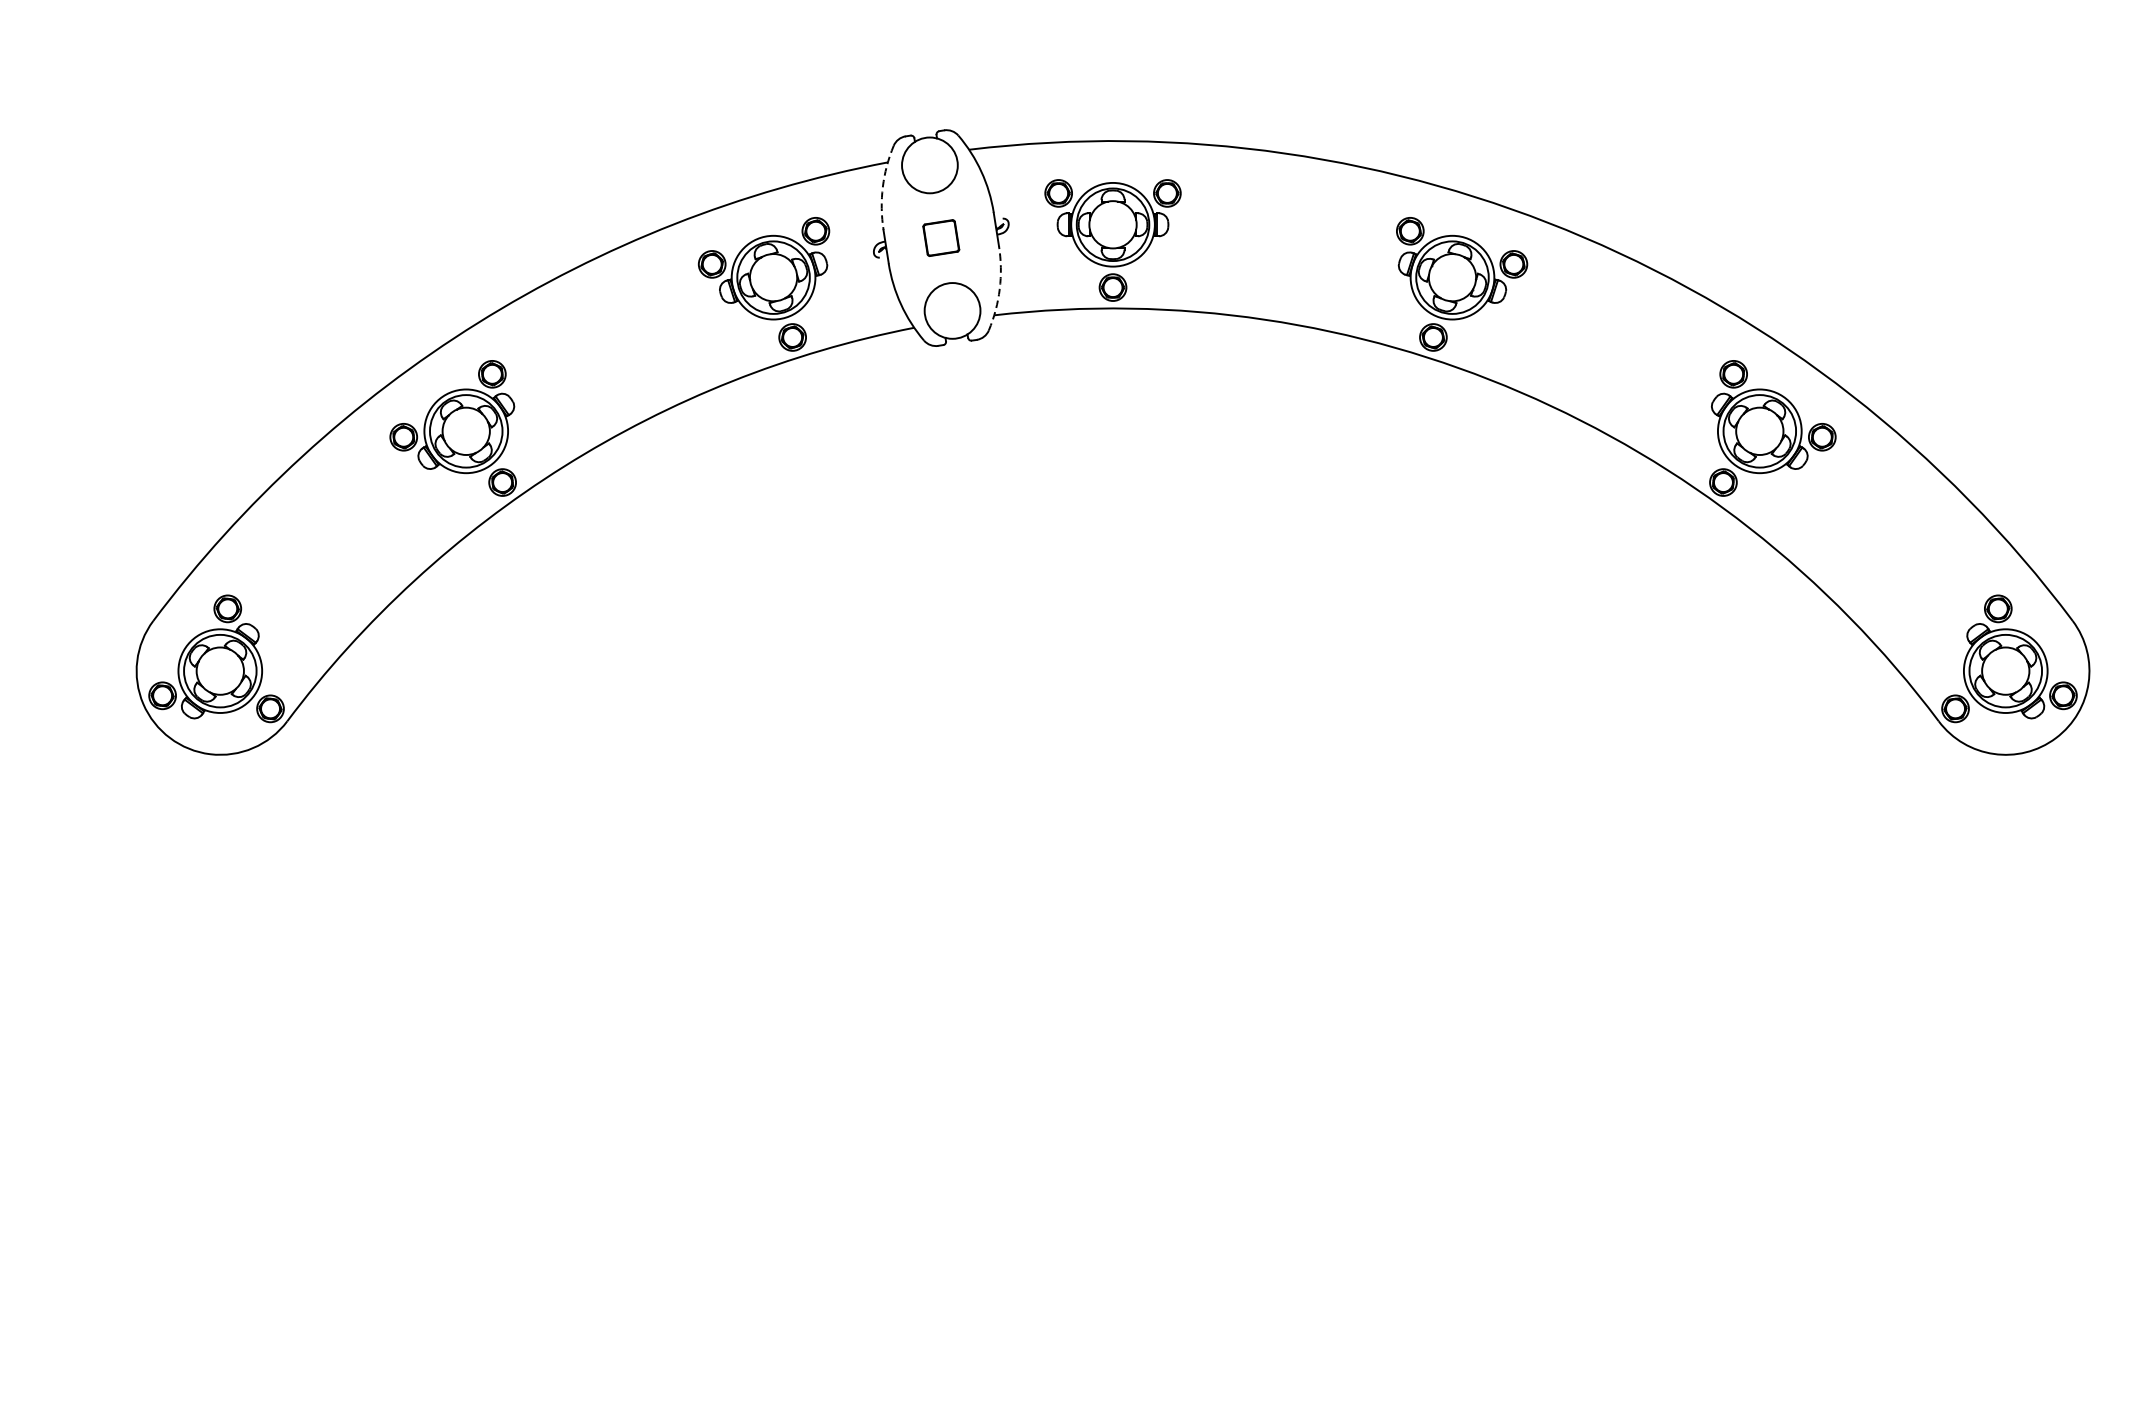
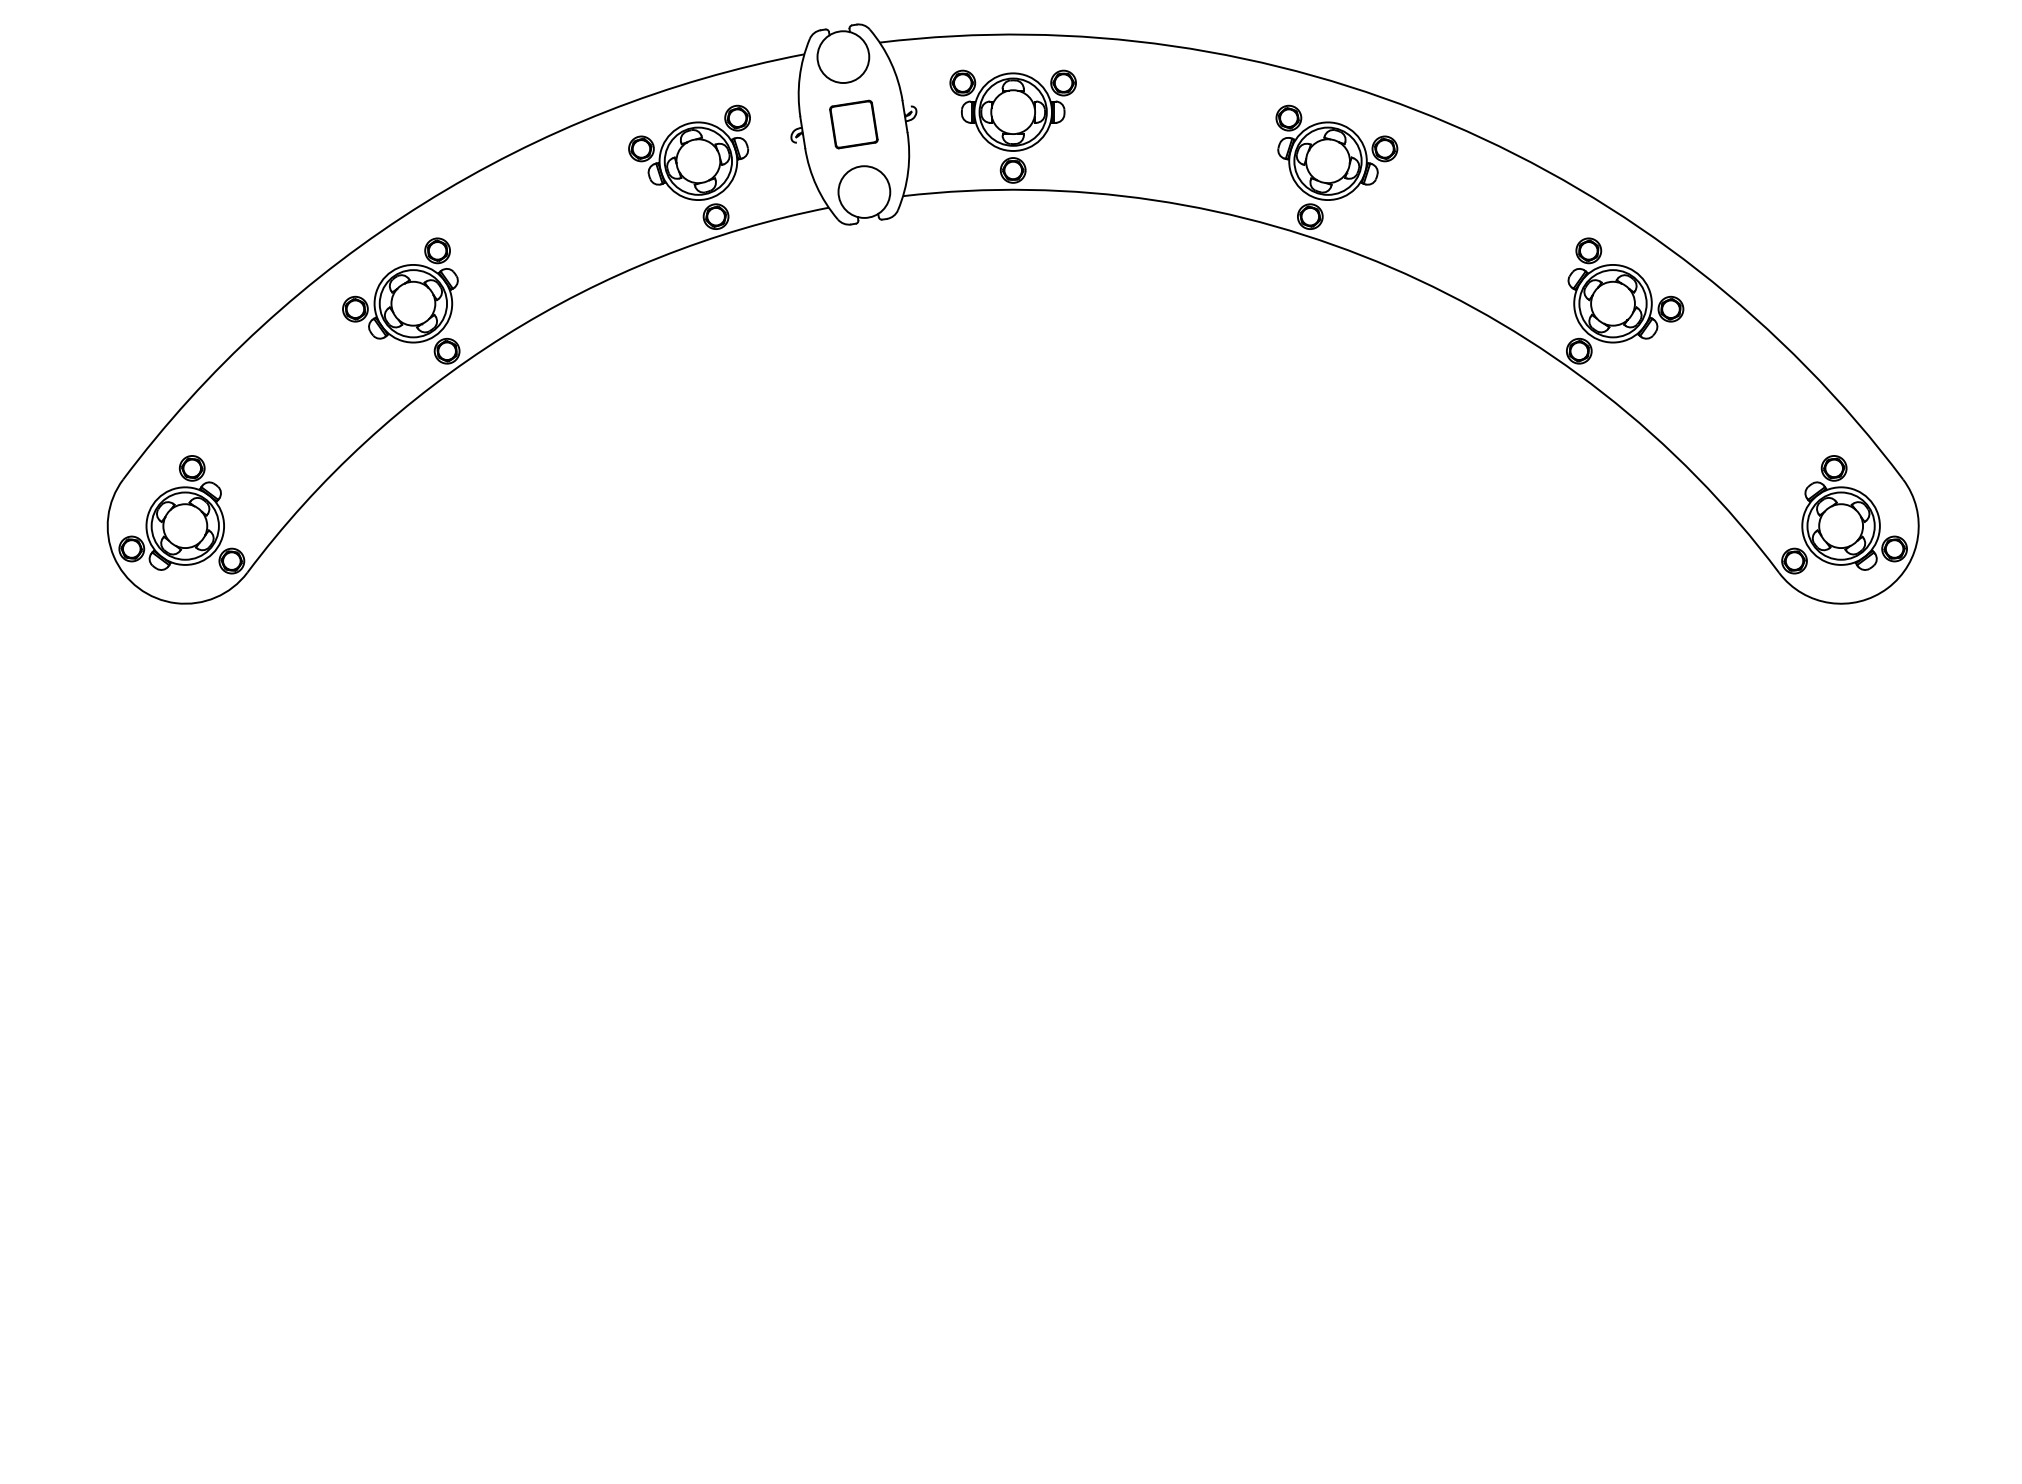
arc: (882, 187) -> (799, 77), dashed -> solid
part: (940, 238) -> (853, 124), size x1.43
arc: (1000, 288) -> (908, 171), dashed -> solid

